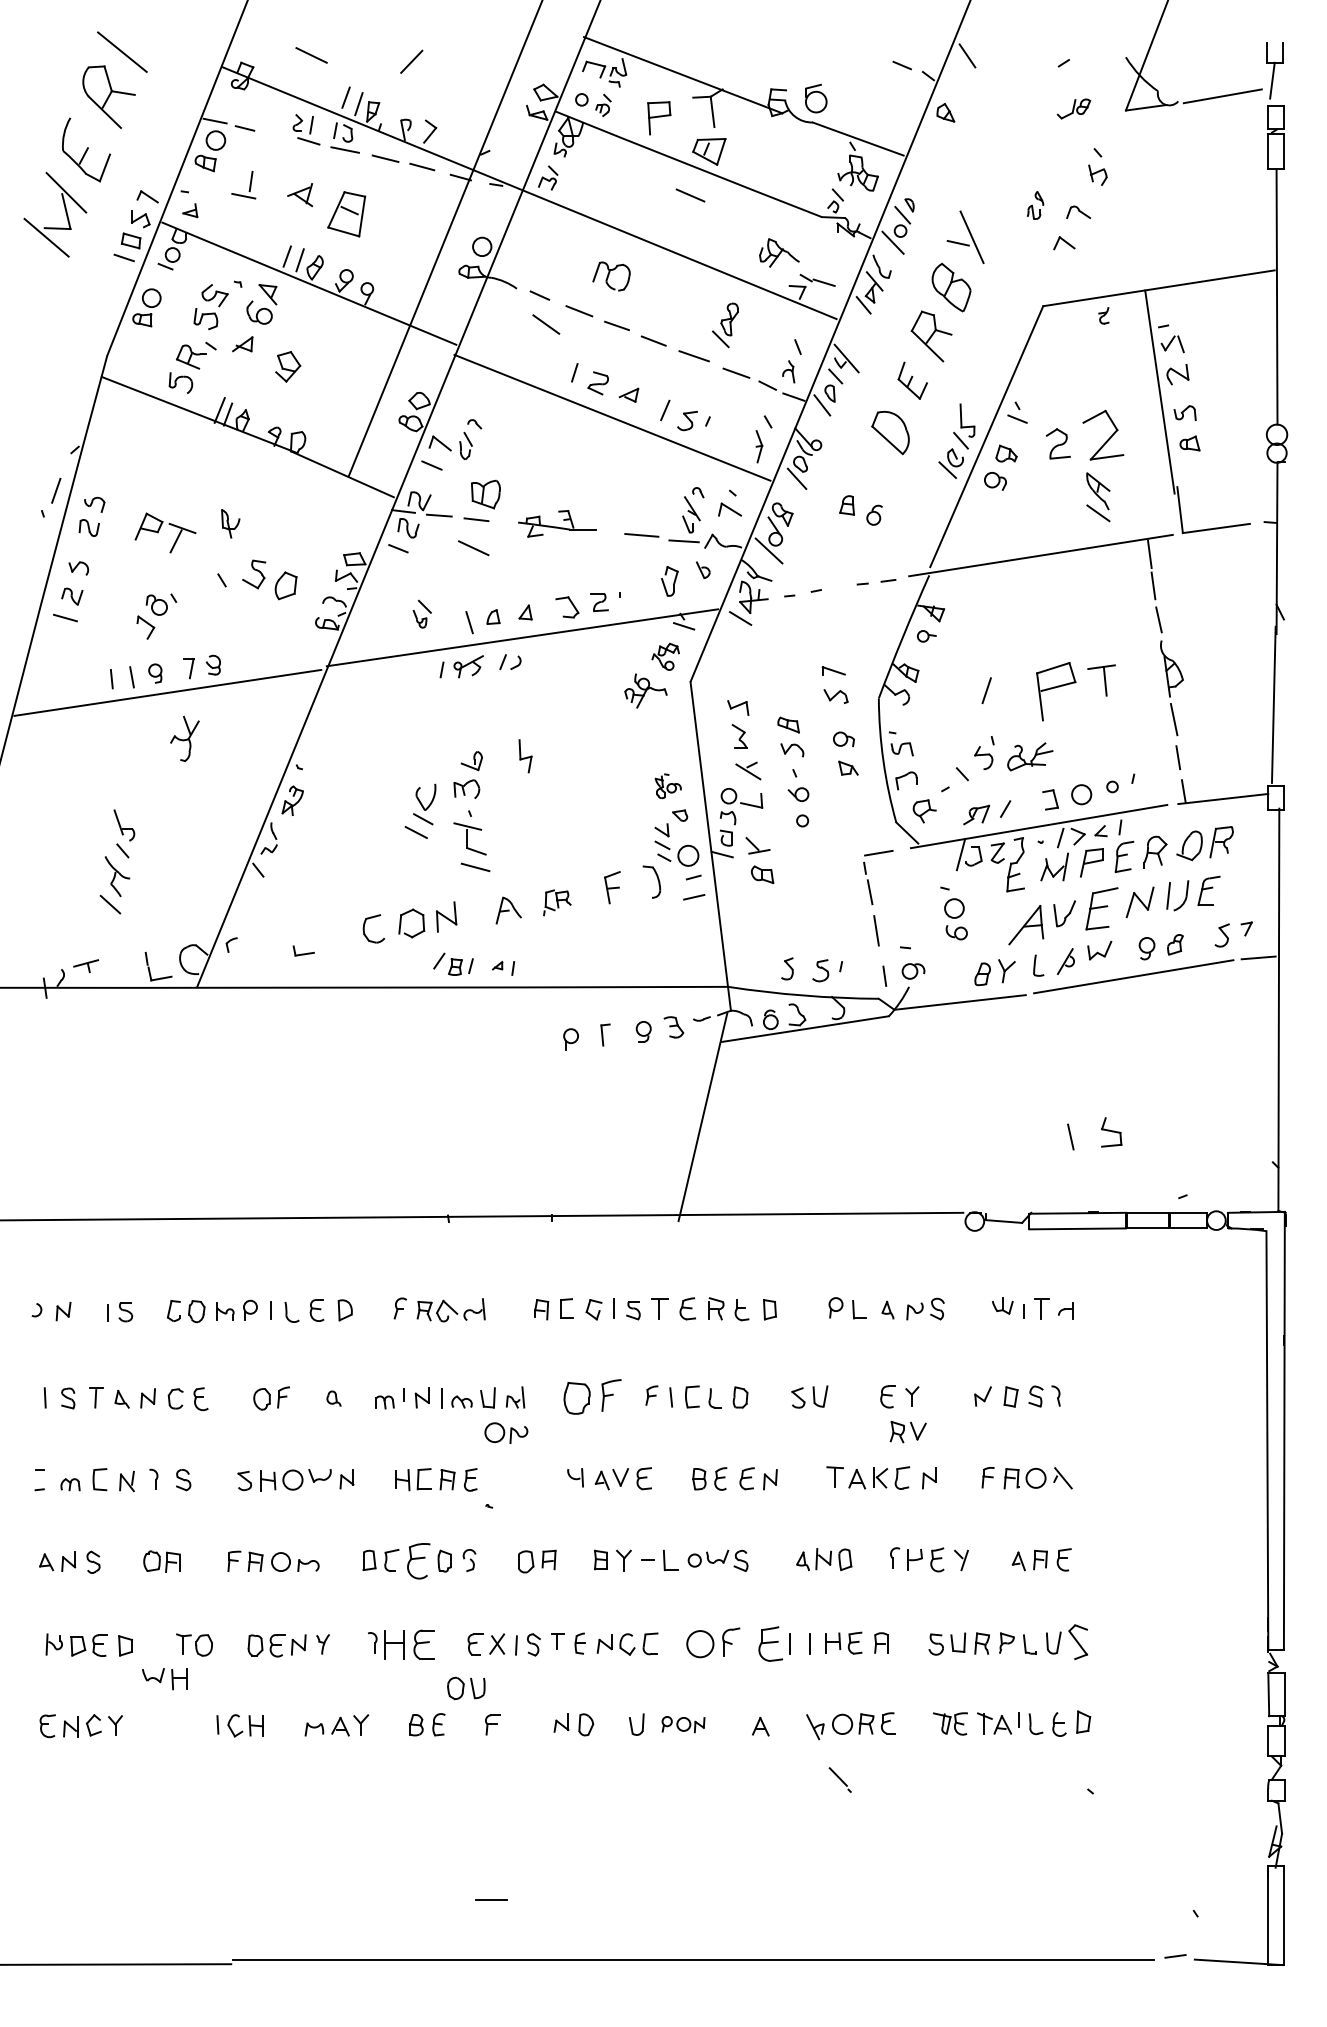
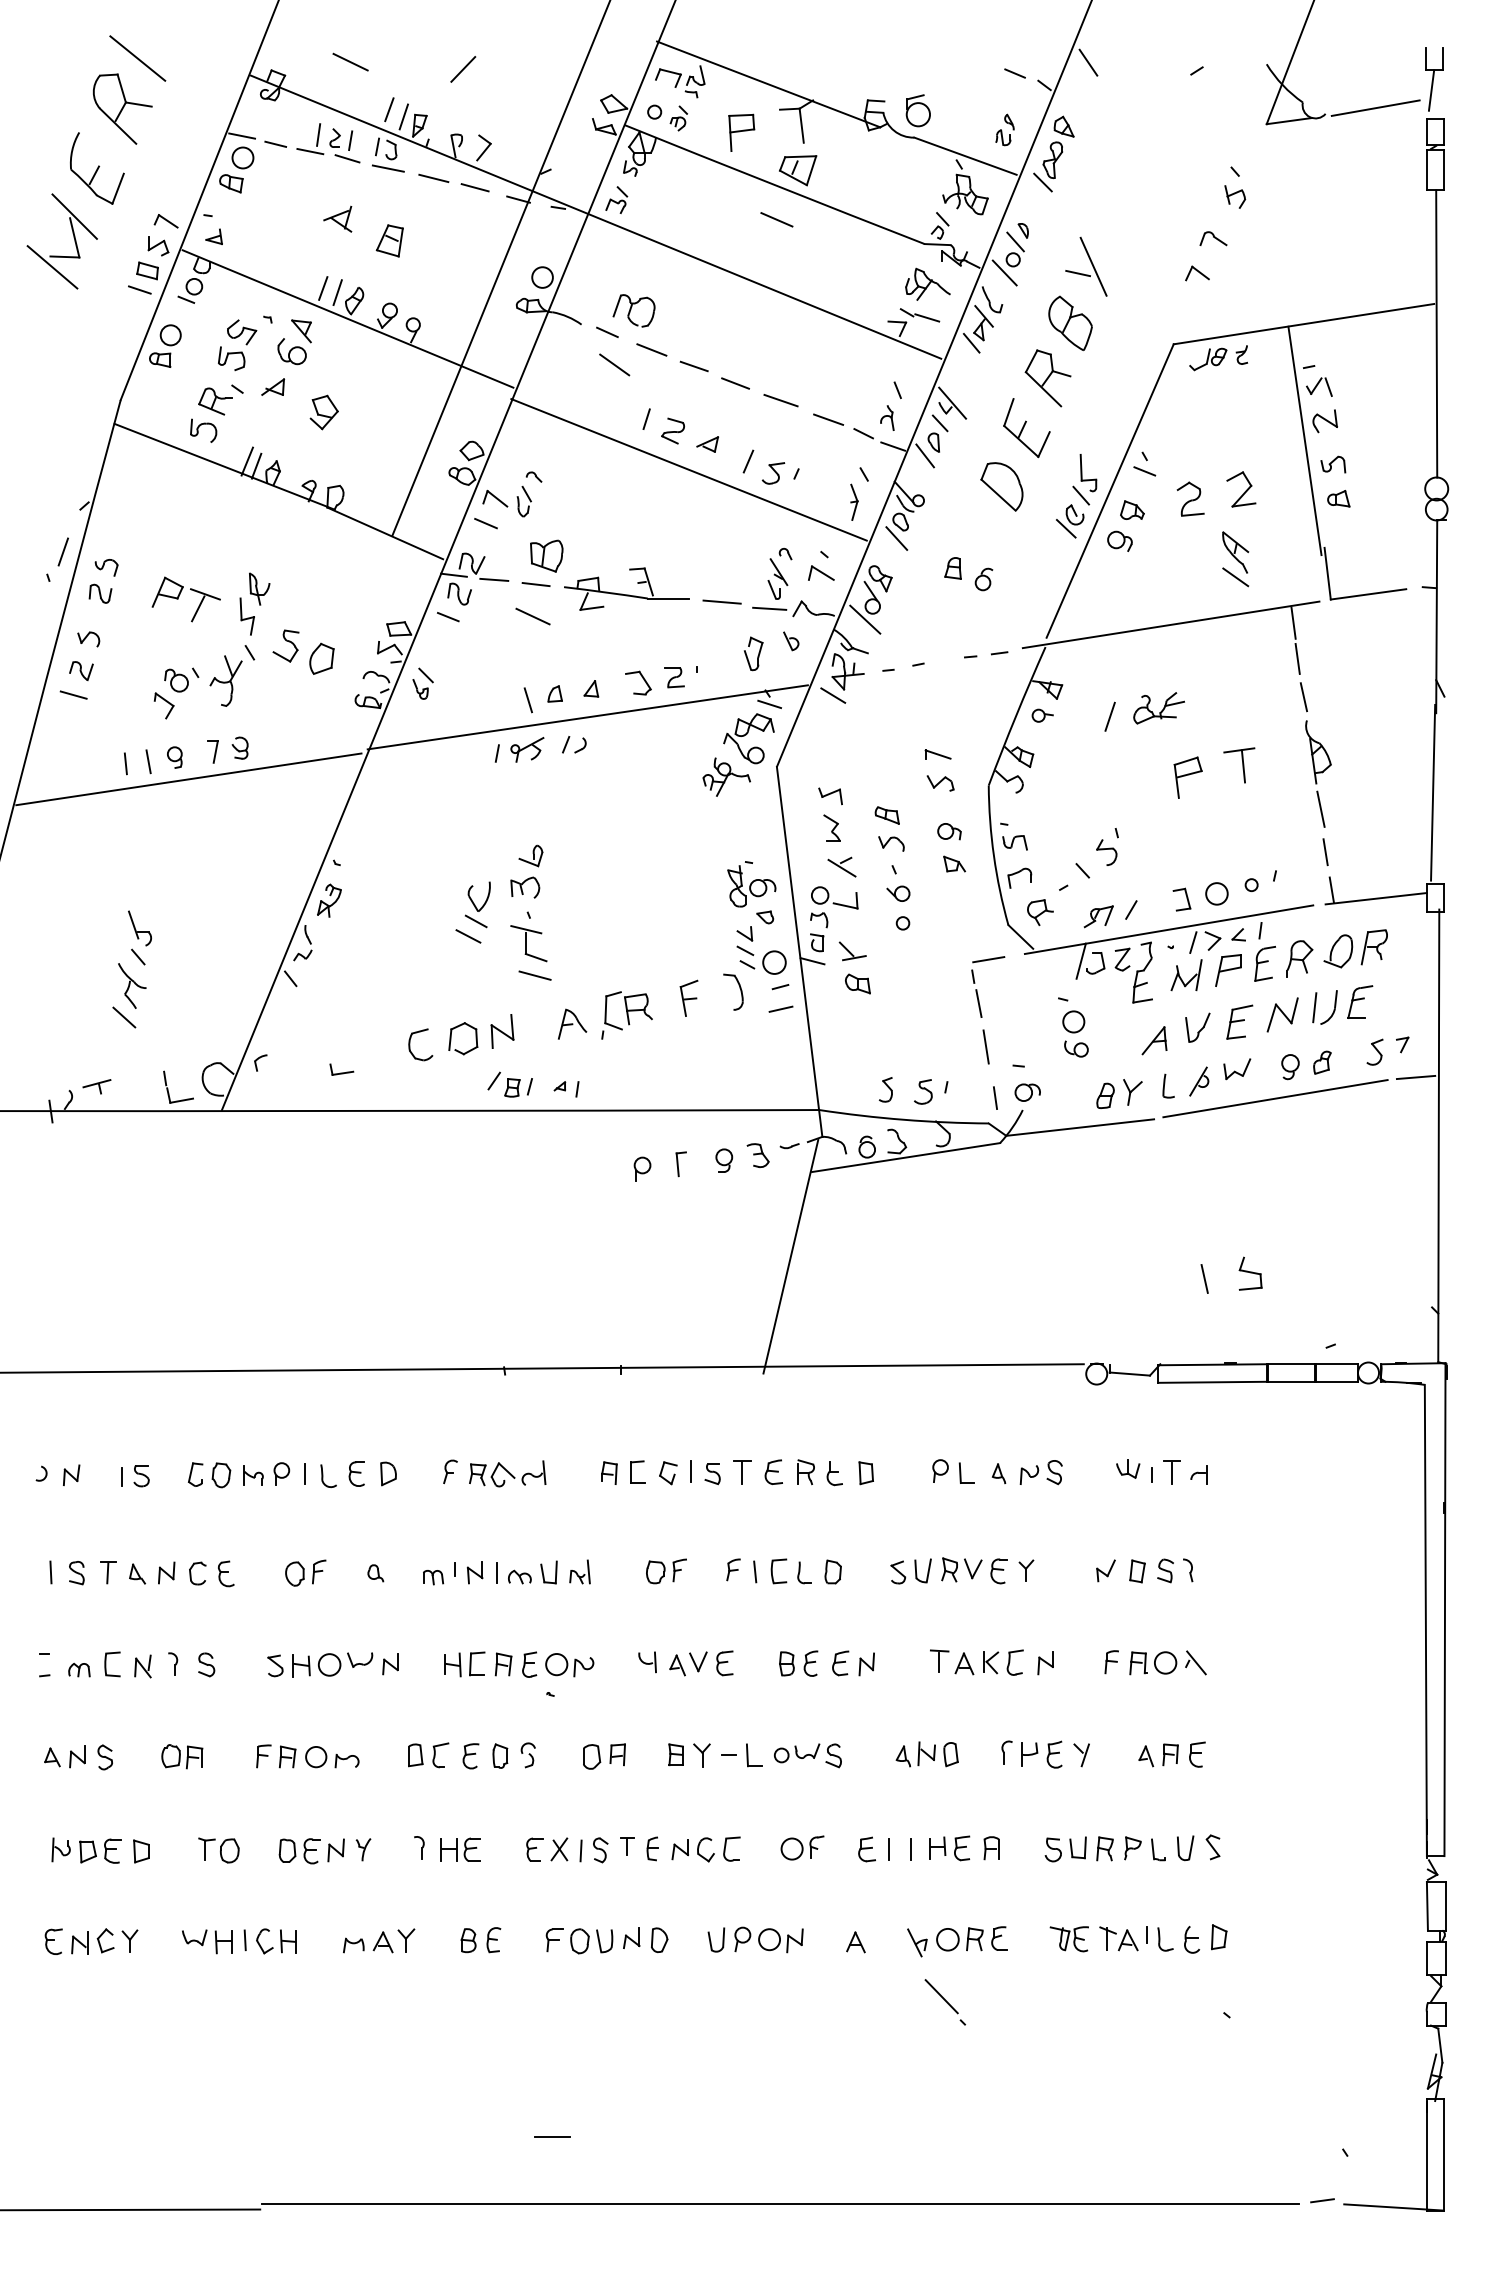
part: (1074, 109) -> (1208, 359), moved
part: (249, 186) -> (316, 140), moved
part: (1035, 205) -> (1004, 129), moved
part: (346, 213) -> (389, 240), size x0.62
part: (779, 252) -> (927, 283), moved
part: (611, 276) -> (633, 310), moved
part: (725, 325) -> (1048, 166), moved
part: (912, 381) -> (1026, 428), size x1.43
part: (1103, 435) -> (1241, 489), size x0.62
part: (556, 523) -> (626, 588), size x1.43
part: (421, 613) -> (422, 683), moved
part: (665, 656) -> (748, 738), size x1.67
line: (986, 690) -> (1109, 716), moved
part: (1055, 691) -> (1187, 777), size x0.62
part: (184, 738) -> (225, 680), moved
part: (524, 756) -> (246, 616), moved
part: (1029, 757) -> (1158, 708), moved
part: (667, 786) -> (751, 884), size x1.67
part: (556, 902) -> (626, 1015), size x1.67
part: (1101, 908) -> (1239, 1021), size x0.71
part: (1026, 925) -> (1154, 1040), size x0.62
part: (592, 1397) -> (666, 1571), size x0.62
part: (907, 1431) -> (961, 1569), moved
part: (506, 1433) -> (569, 1665), moved
part: (418, 1561) -> (470, 1756), size x0.62
part: (713, 1642) -> (802, 1847), size x0.71
part: (1077, 1642) -> (1212, 1847), size x0.62
part: (409, 1644) -> (460, 1849), size x0.71
part: (770, 1644) -> (866, 1849), size x0.62
part: (164, 1678) -> (207, 1941), moved
part: (466, 1688) -> (591, 1941), moved
part: (683, 1724) -> (768, 1939), size x1.43
part: (840, 1780) -> (945, 2002), size x1.67

